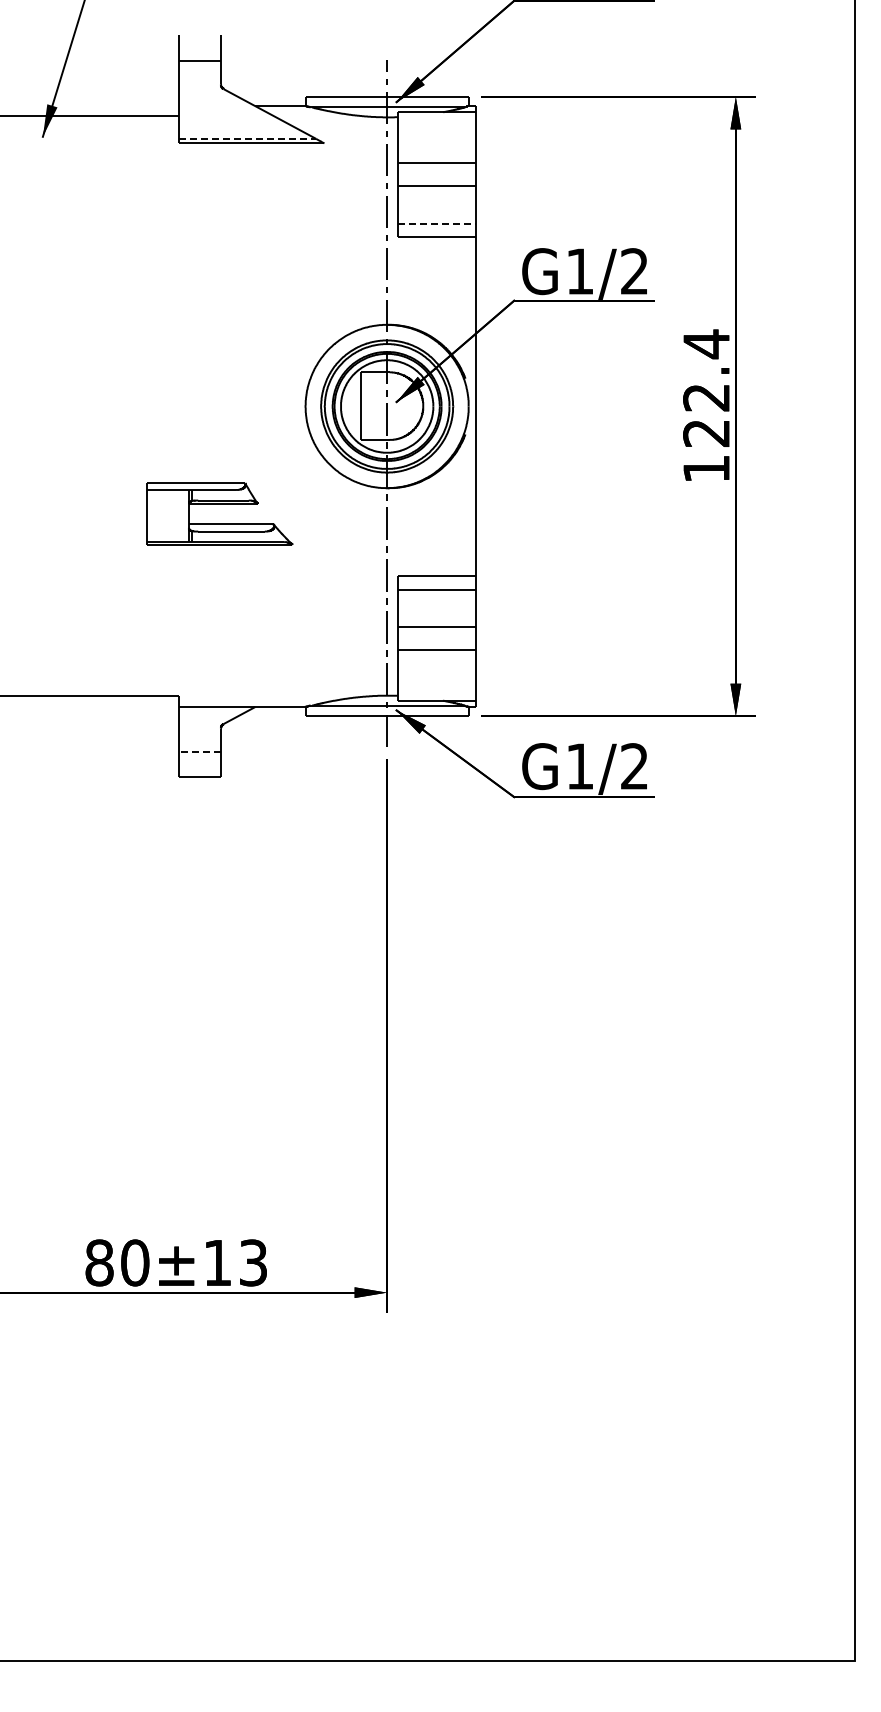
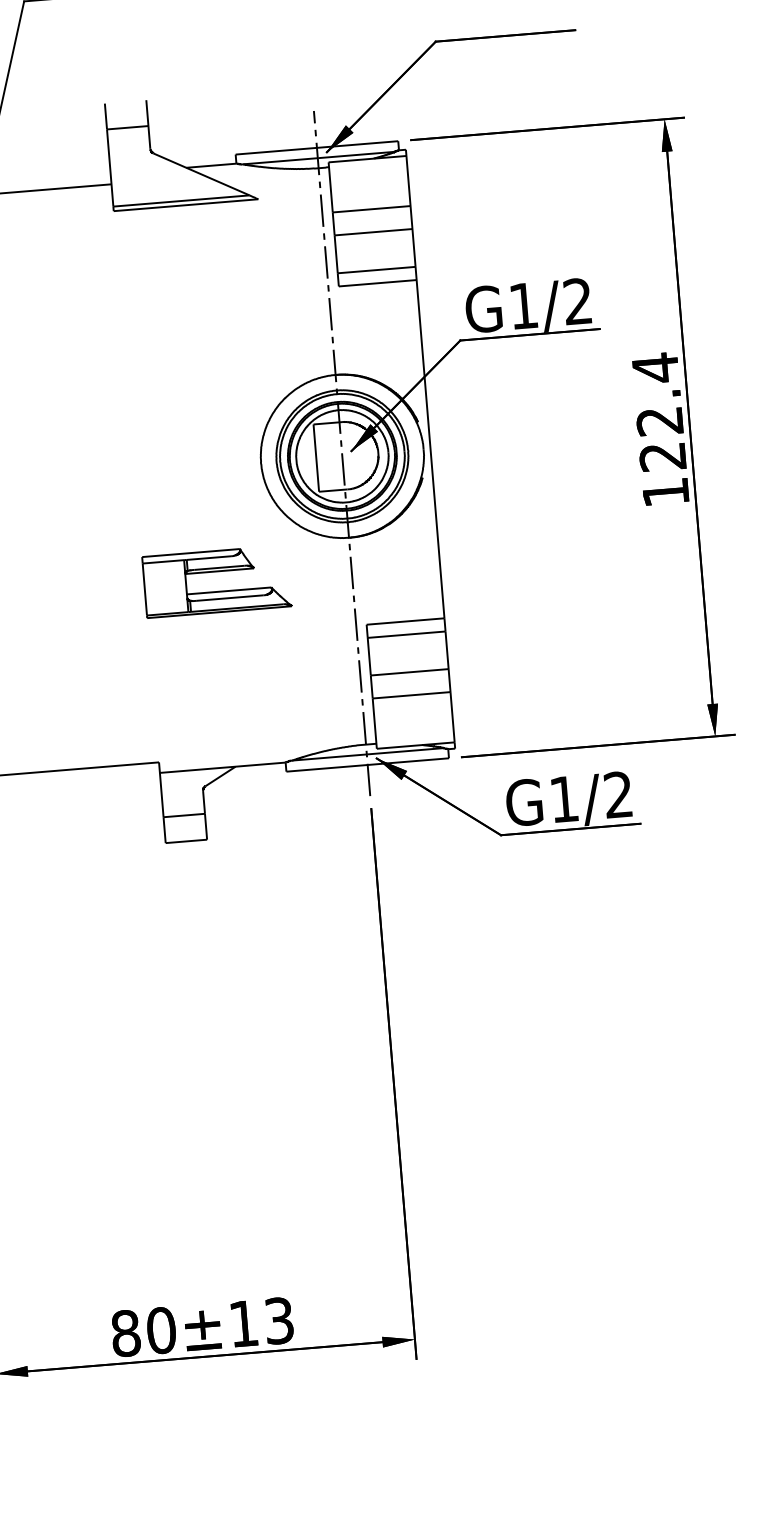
line: (248, 138) -> (182, 200), dashed -> solid
line: (437, 223) -> (377, 269), dashed -> solid
part: (219, 504) -> (215, 572), moved
line: (200, 751) -> (184, 815), dashed -> solid

